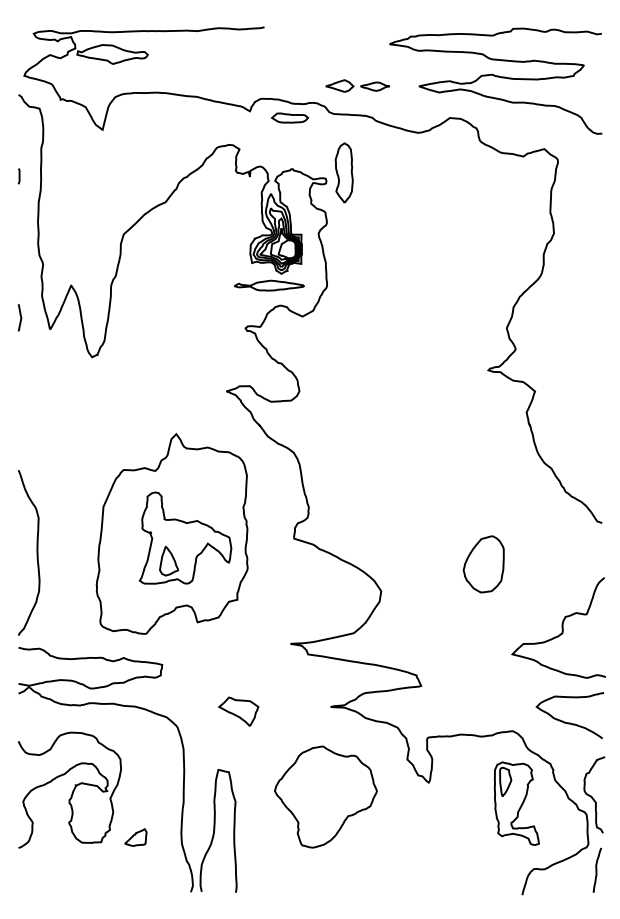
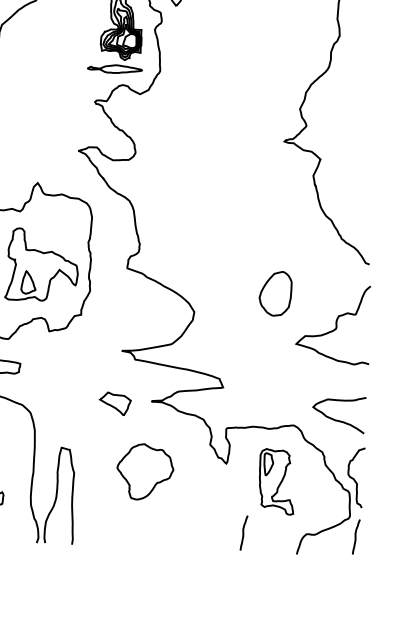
curve: (561, 627) -> (335, 324), moved
part: (238, 711) -> (115, 403), moved
part: (325, 796) -> (144, 471), size x0.7
part: (516, 803) -> (276, 481), moved
curve: (453, 869) -> (243, 532), added

